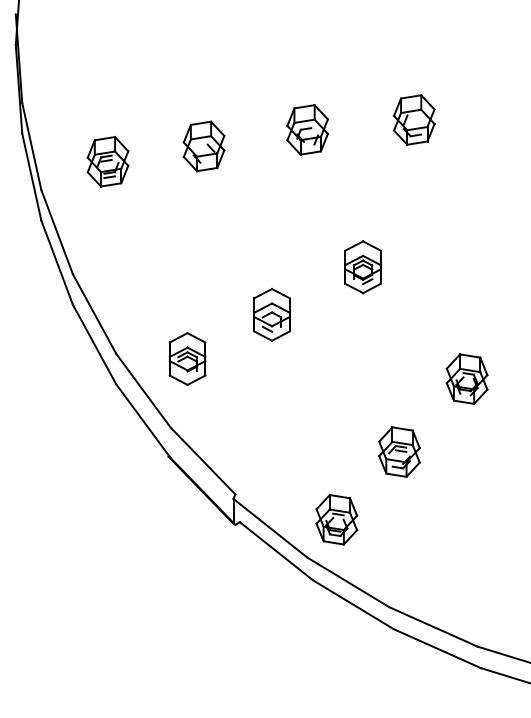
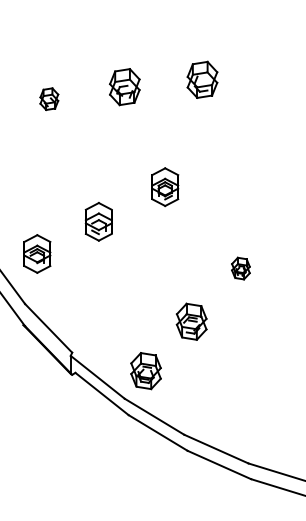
part: (203, 146) -> (48, 99), size x0.6
part: (466, 378) -> (240, 268), size x0.6

